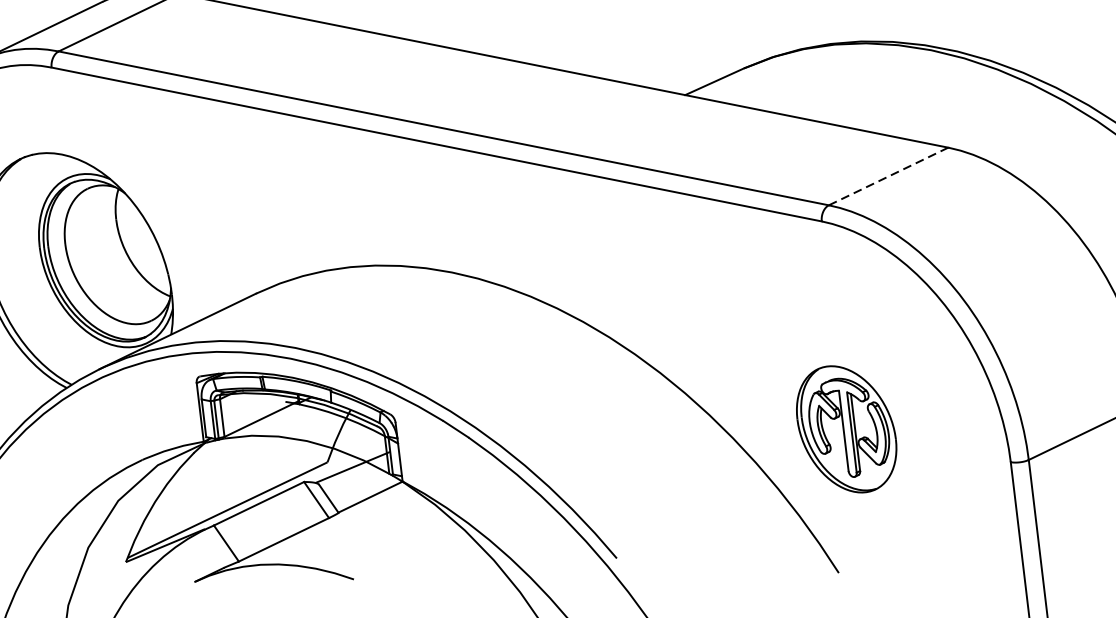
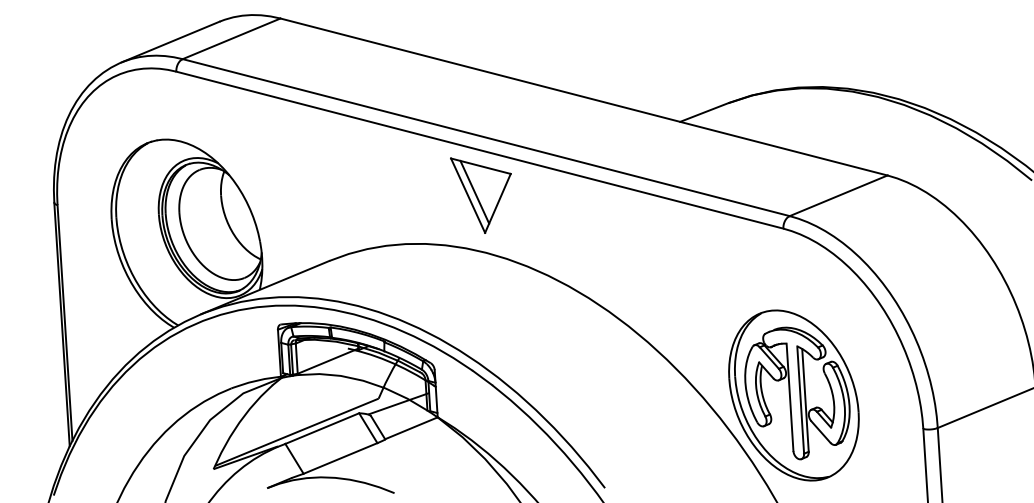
line: (888, 176) -> (838, 195), dashed -> solid
part: (440, 201) -> (480, 195), added
part: (846, 429) -> (793, 395), size x1.67

